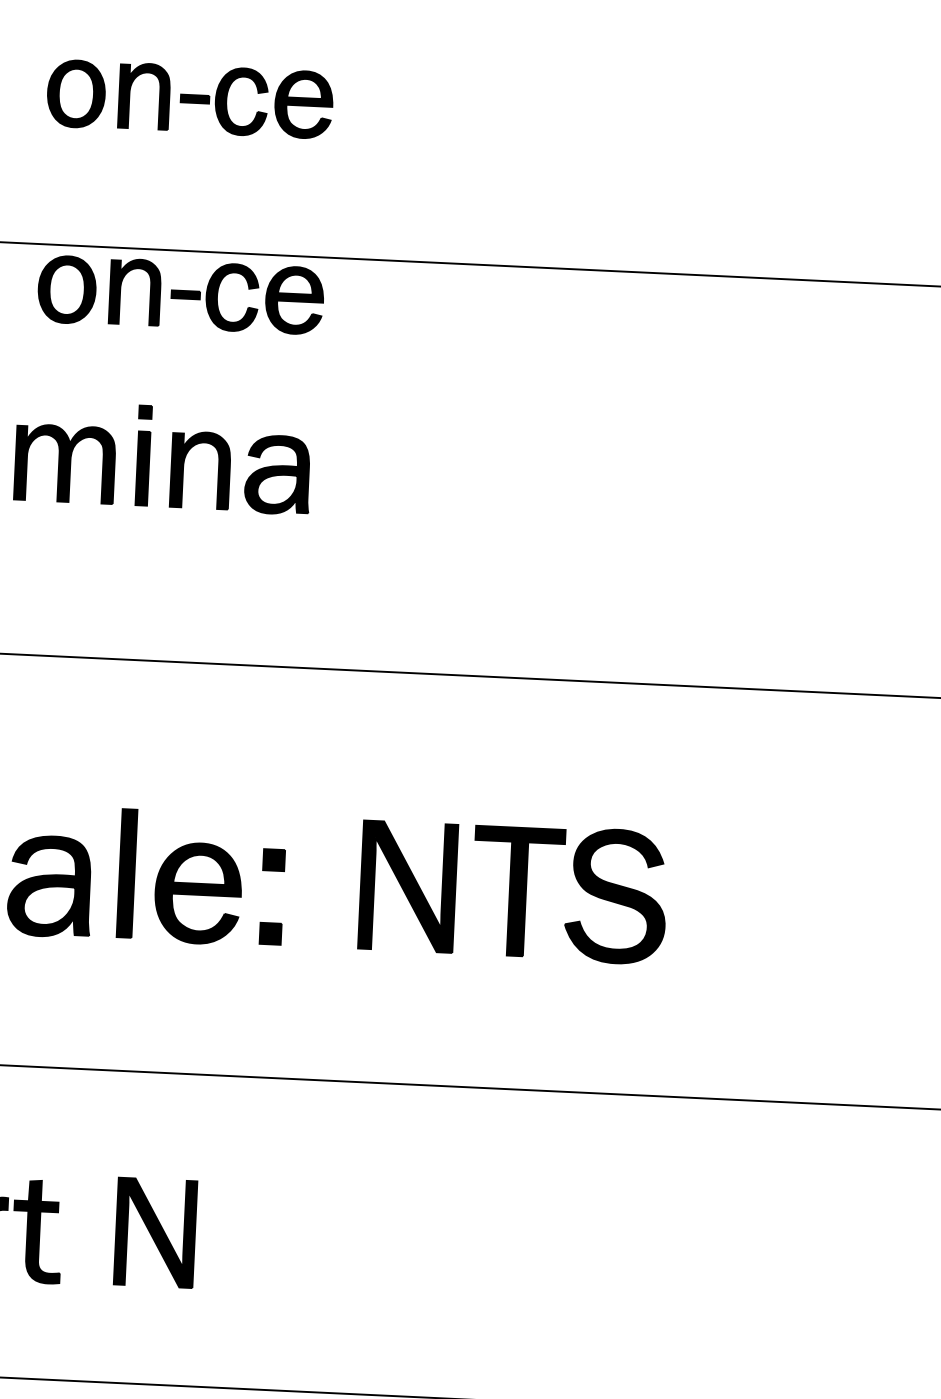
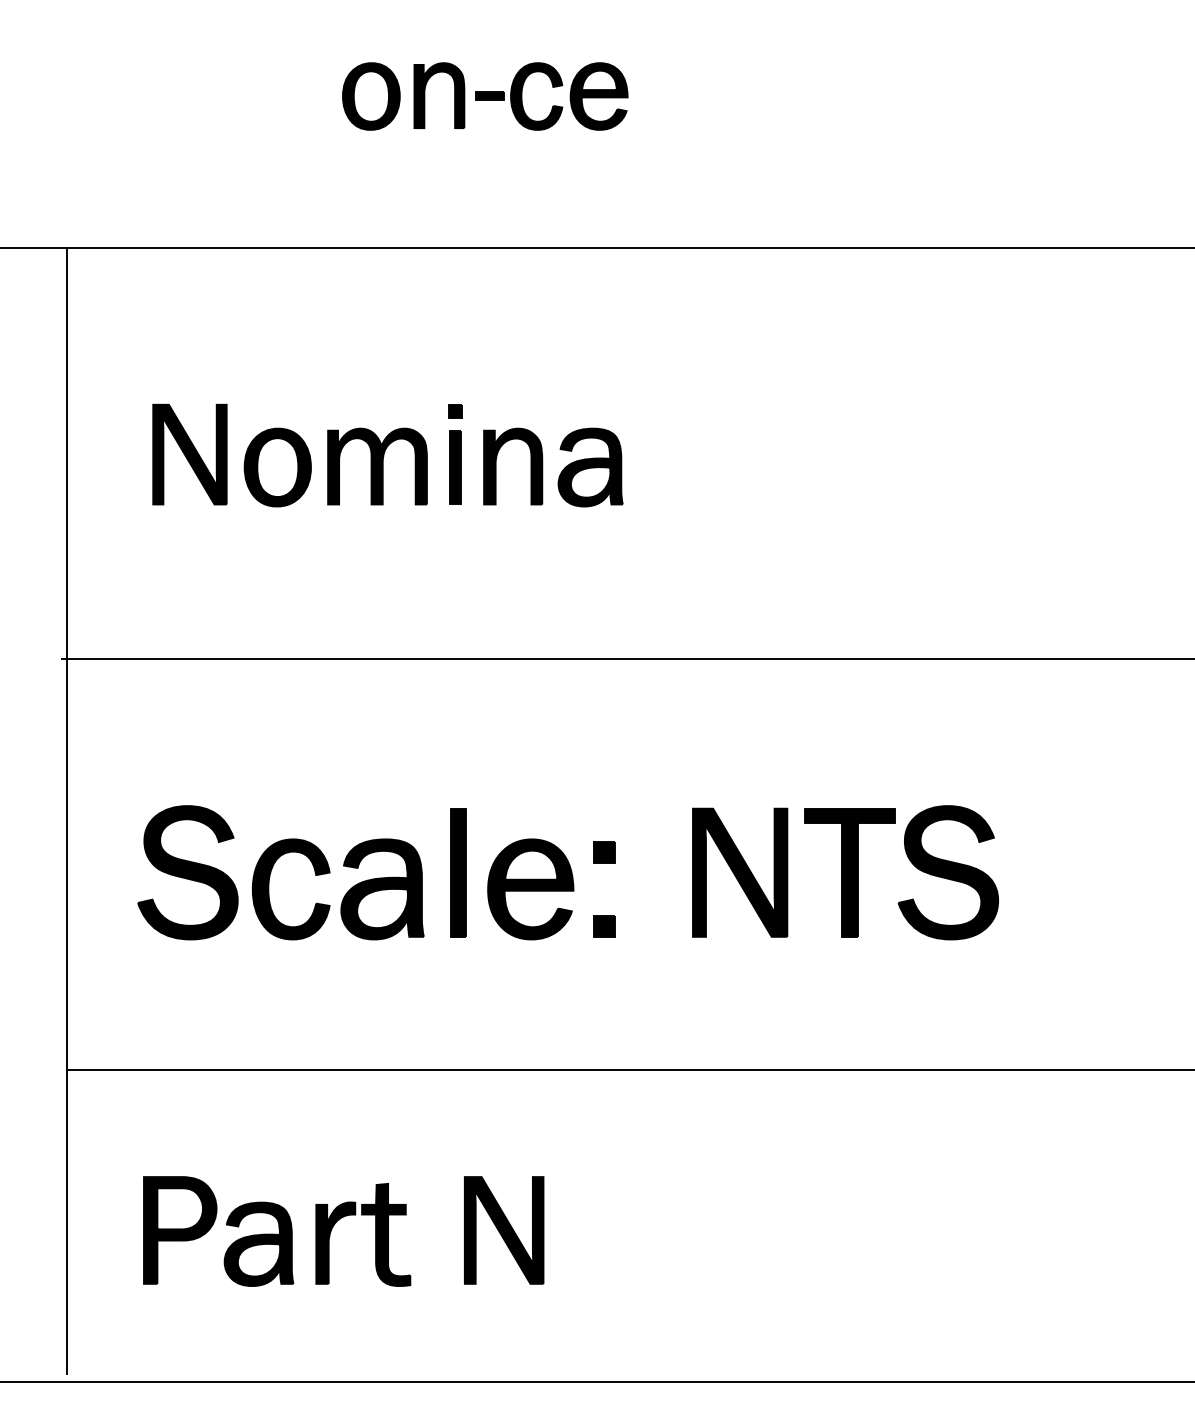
part: (181, 295) -> (485, 292), removed

